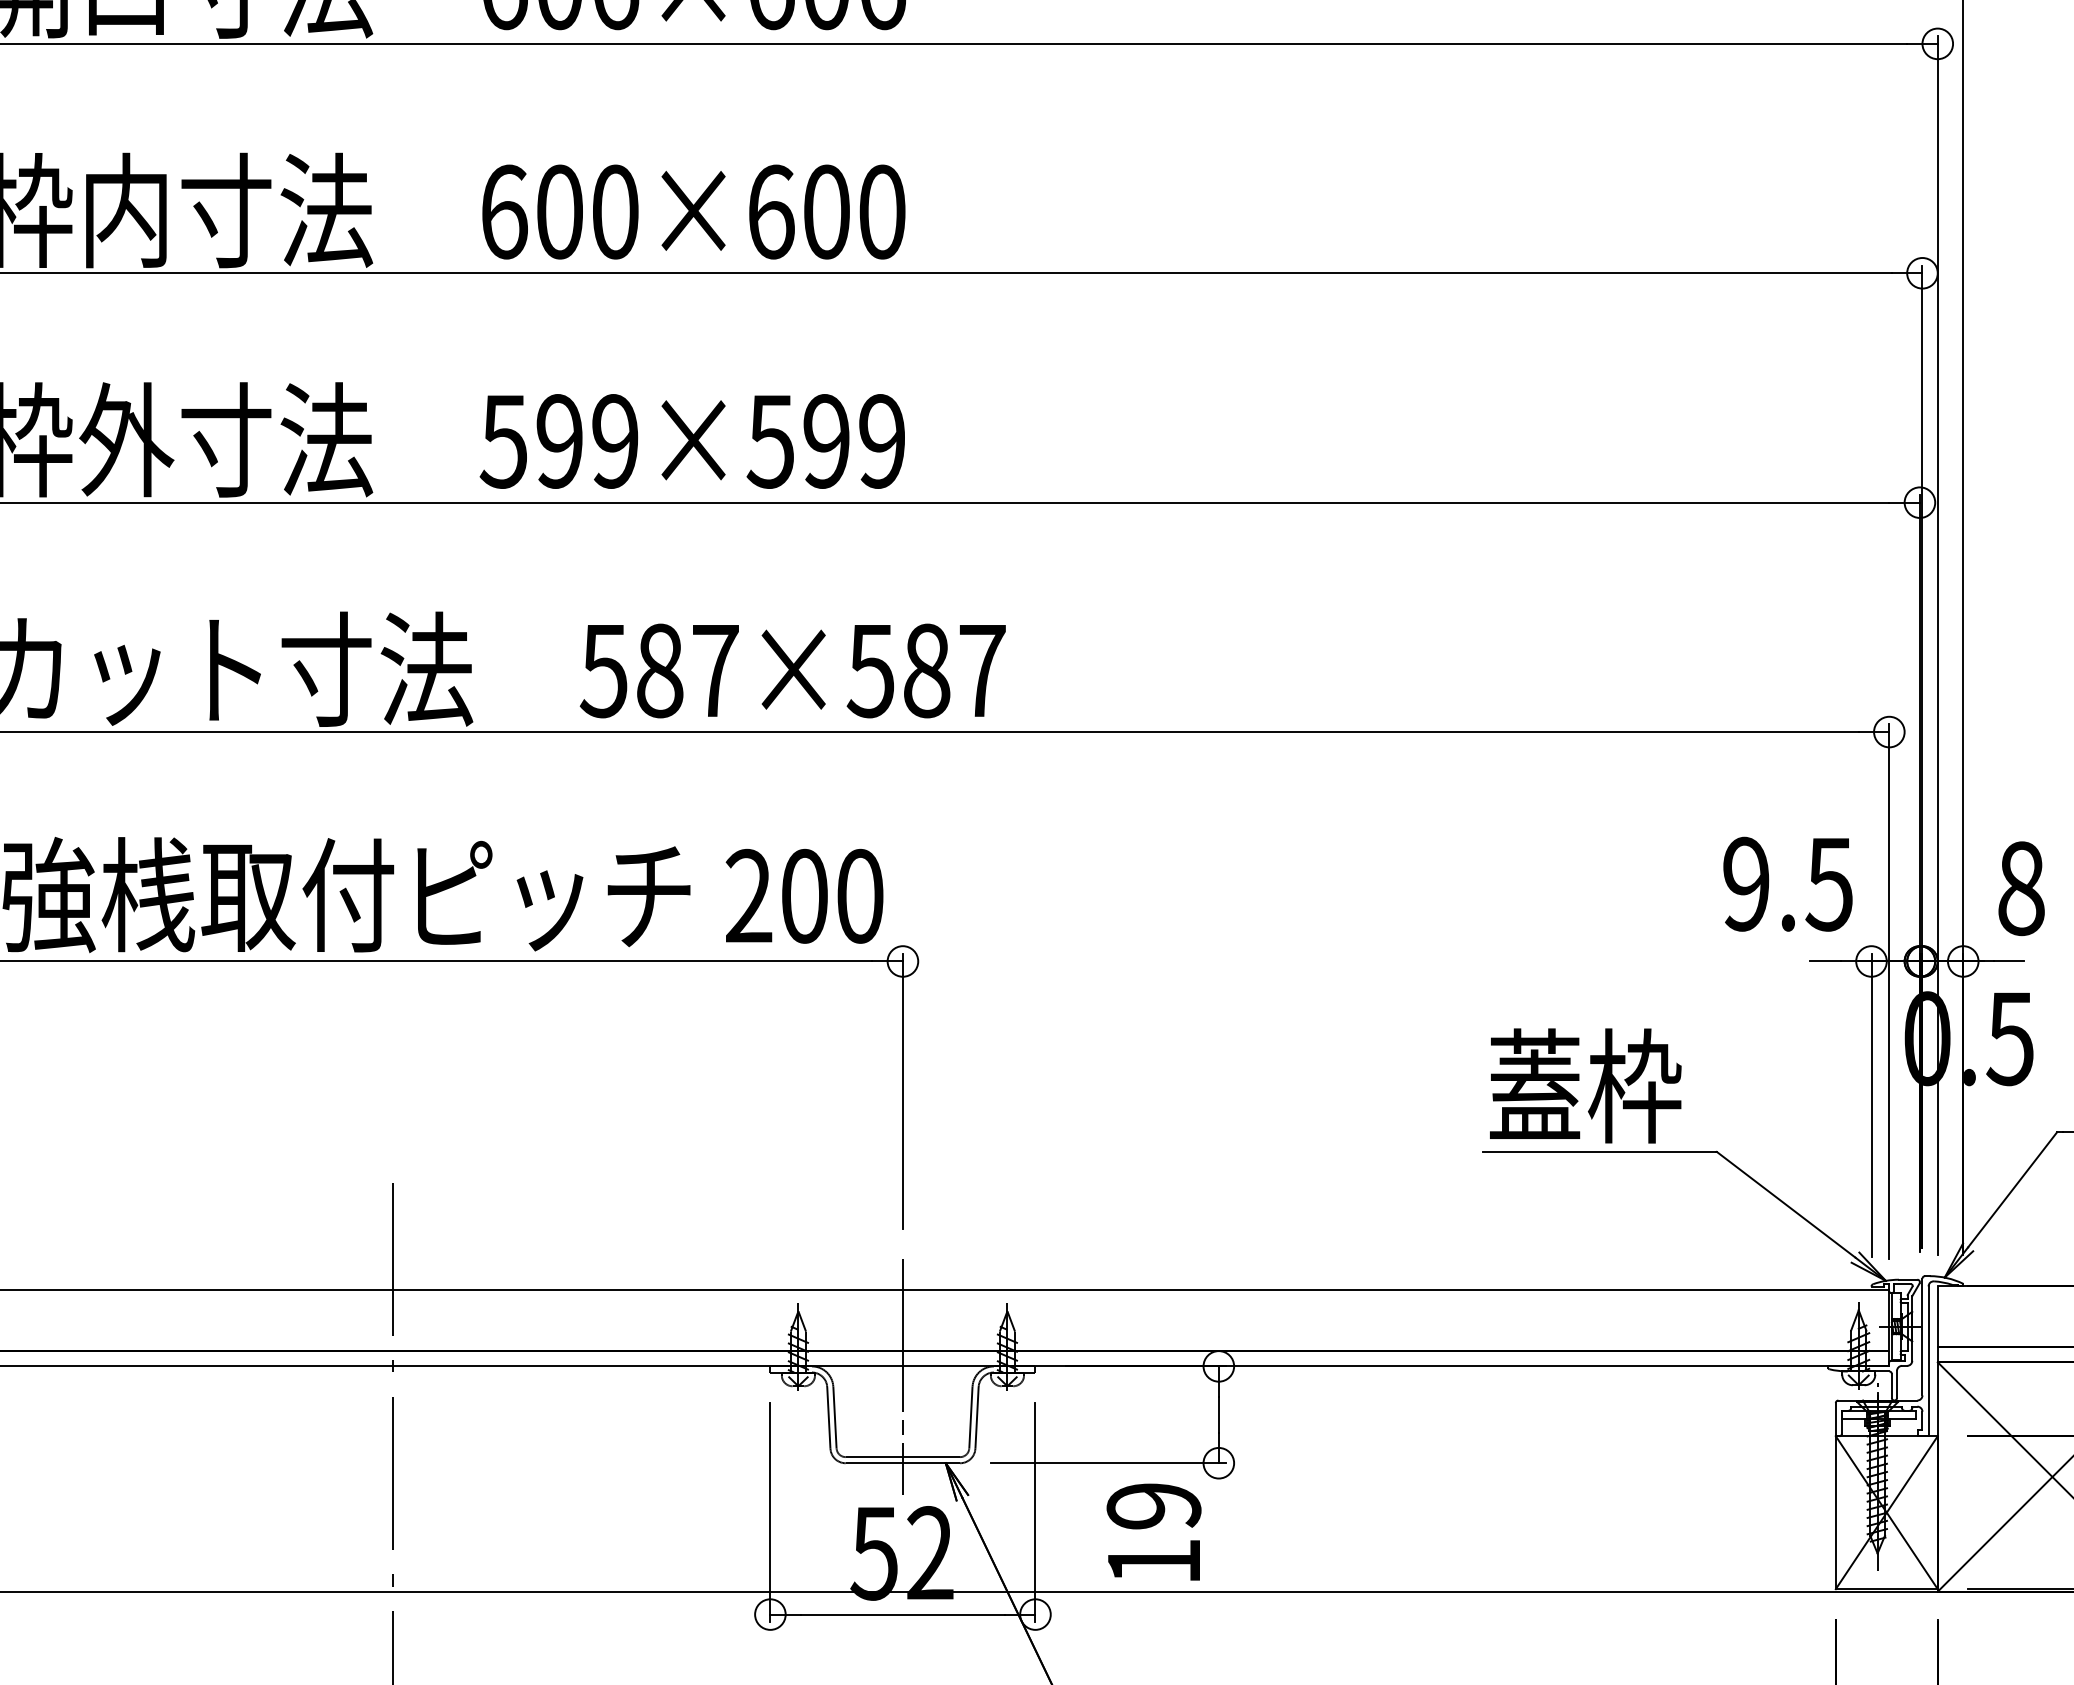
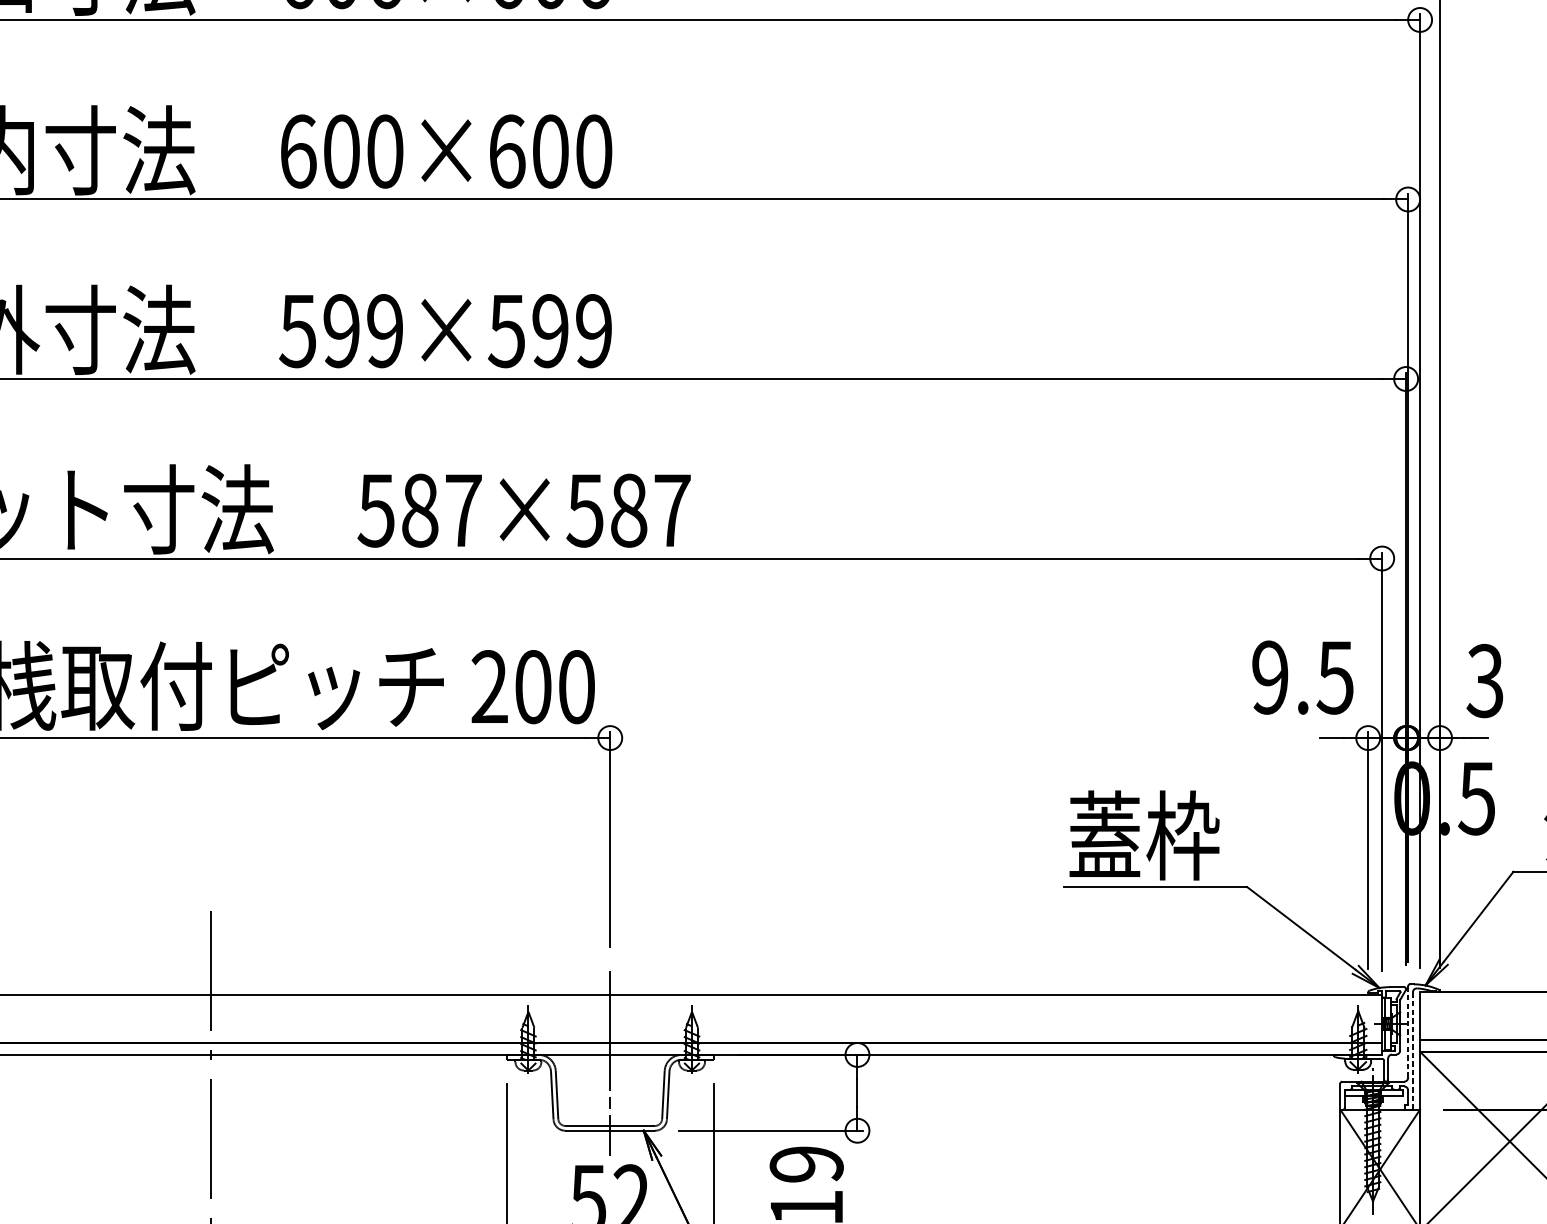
text: (2020, 888) -> (1484, 680), 8 -> 3
line: (1922, 1337) -> (1408, 1032), solid -> dashed
line: (1928, 1361) -> (1412, 1051), solid -> dashed

